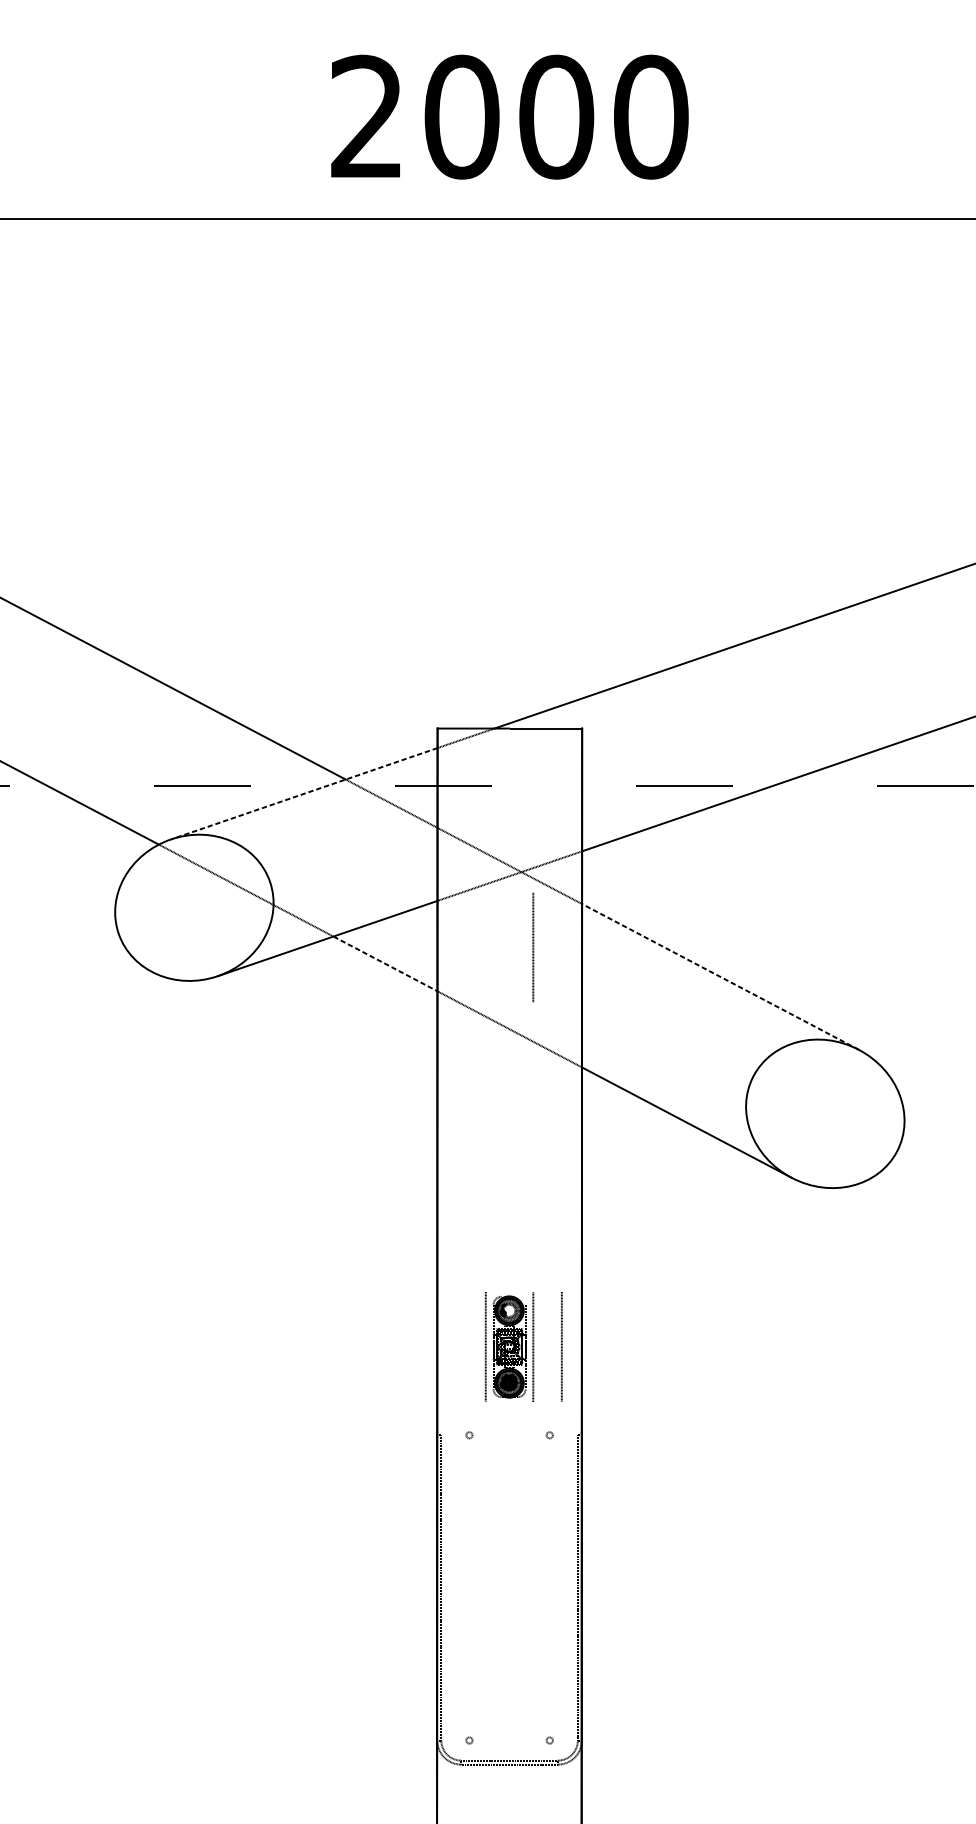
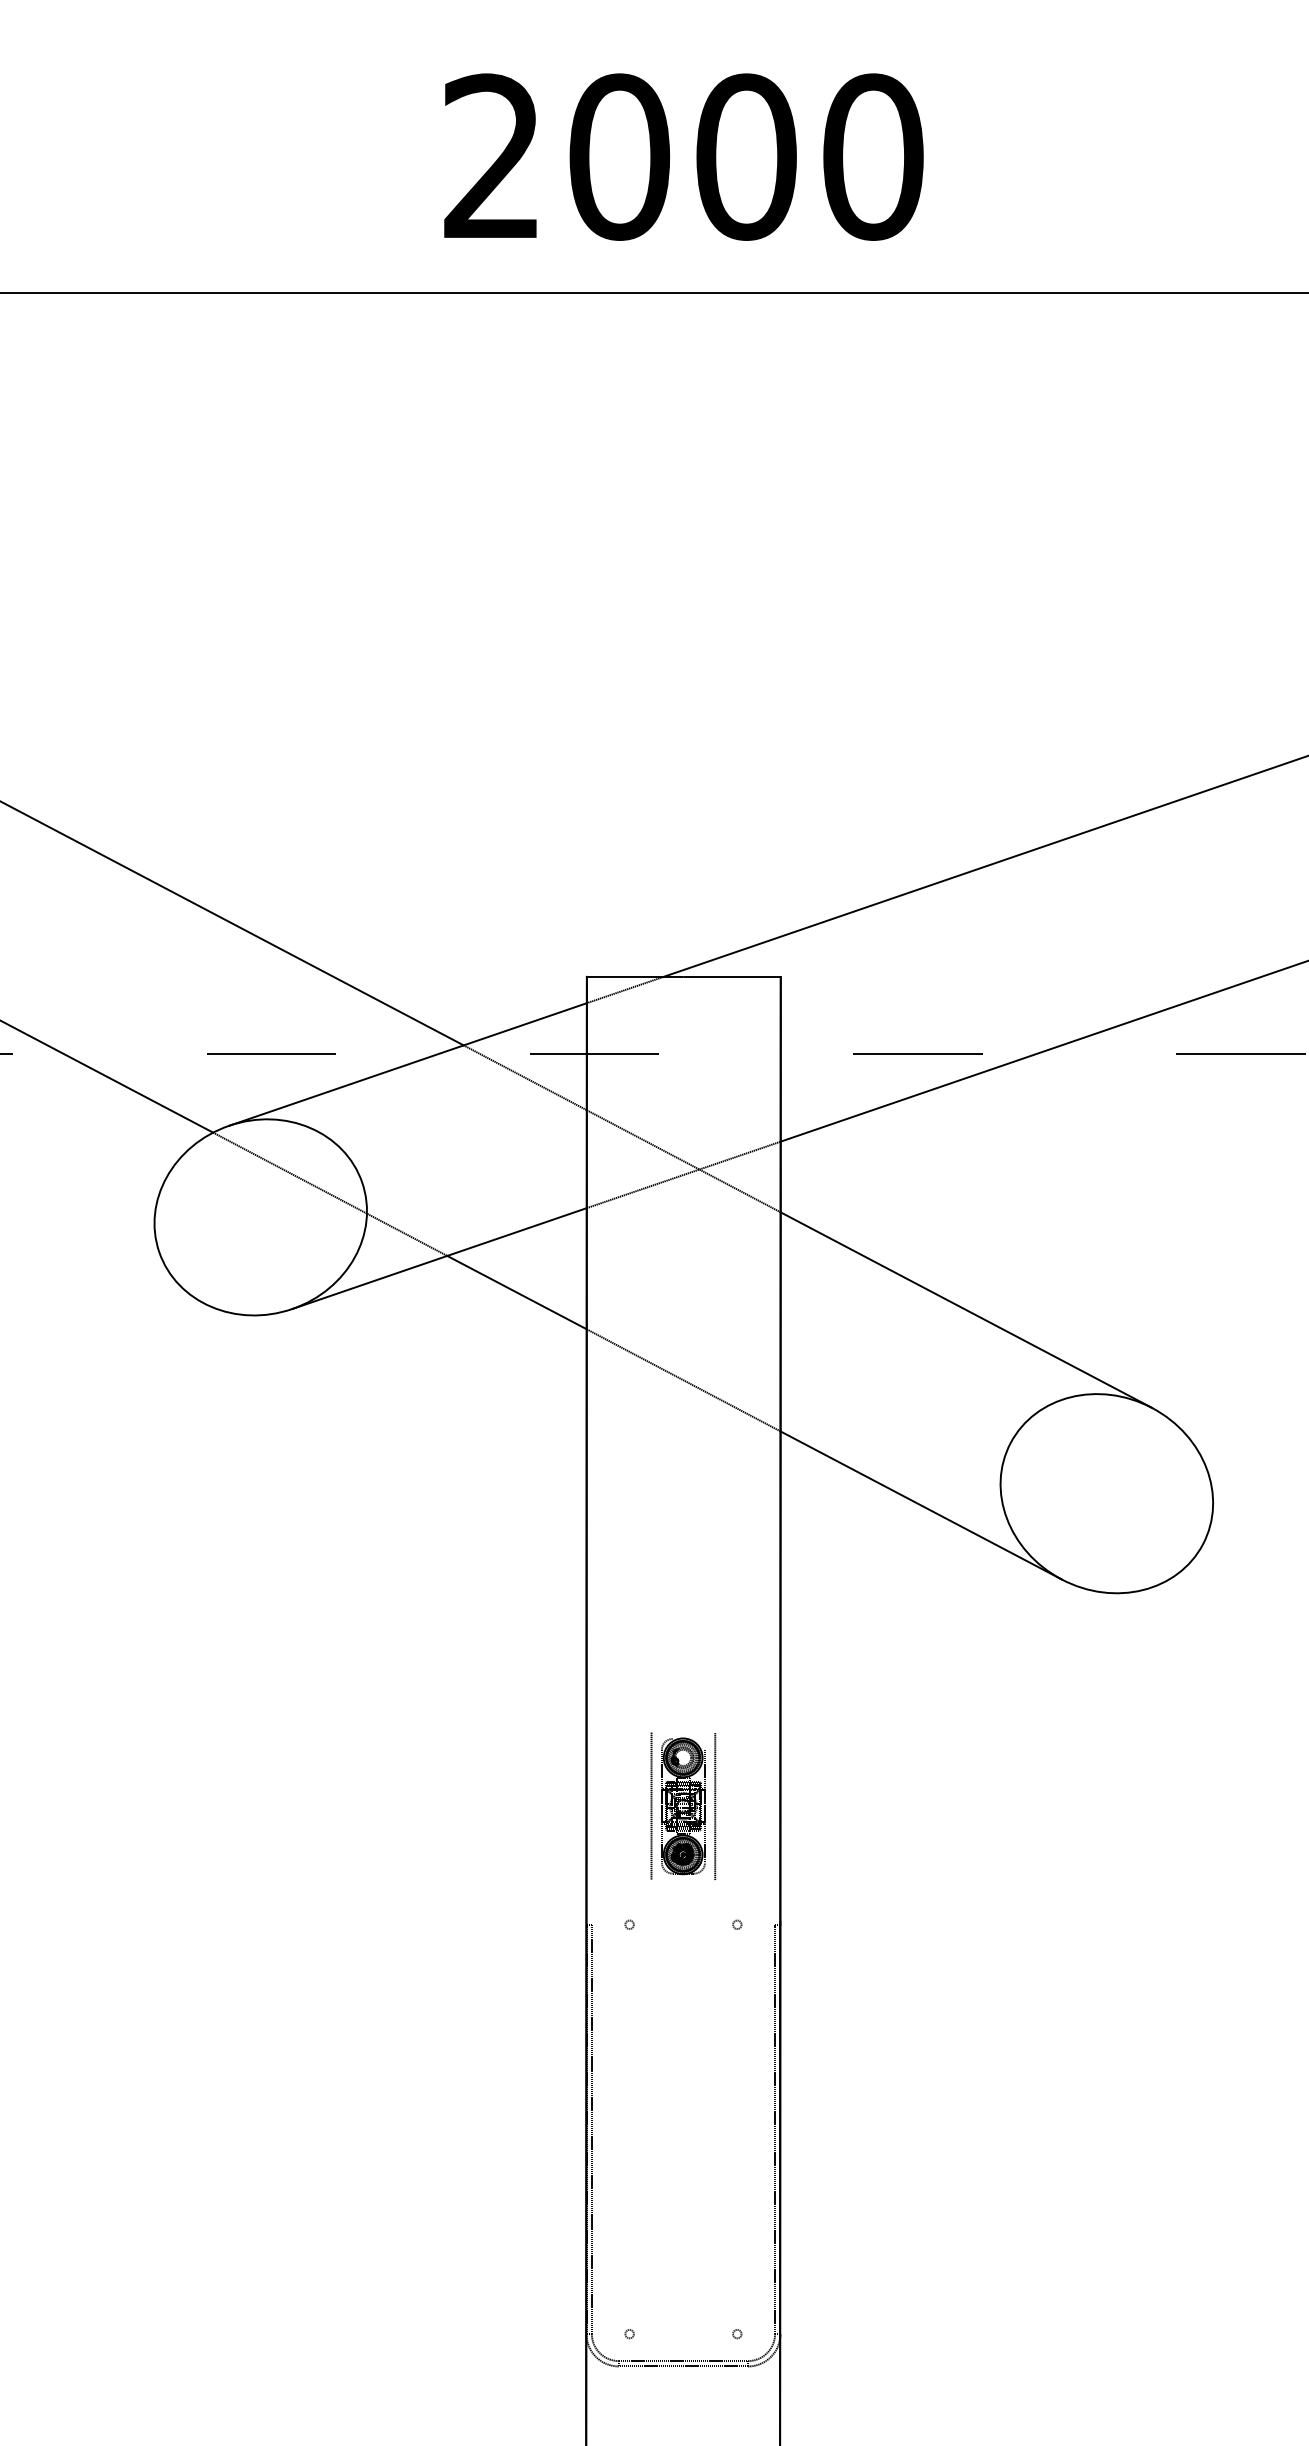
line: (304, 793) -> (408, 1064), dashed -> solid
line: (533, 947) -> (715, 1270), removed
line: (385, 963) -> (517, 1292), dashed -> solid
line: (720, 977) -> (966, 1310), dashed -> solid
line: (561, 1346) -> (753, 1805), removed

